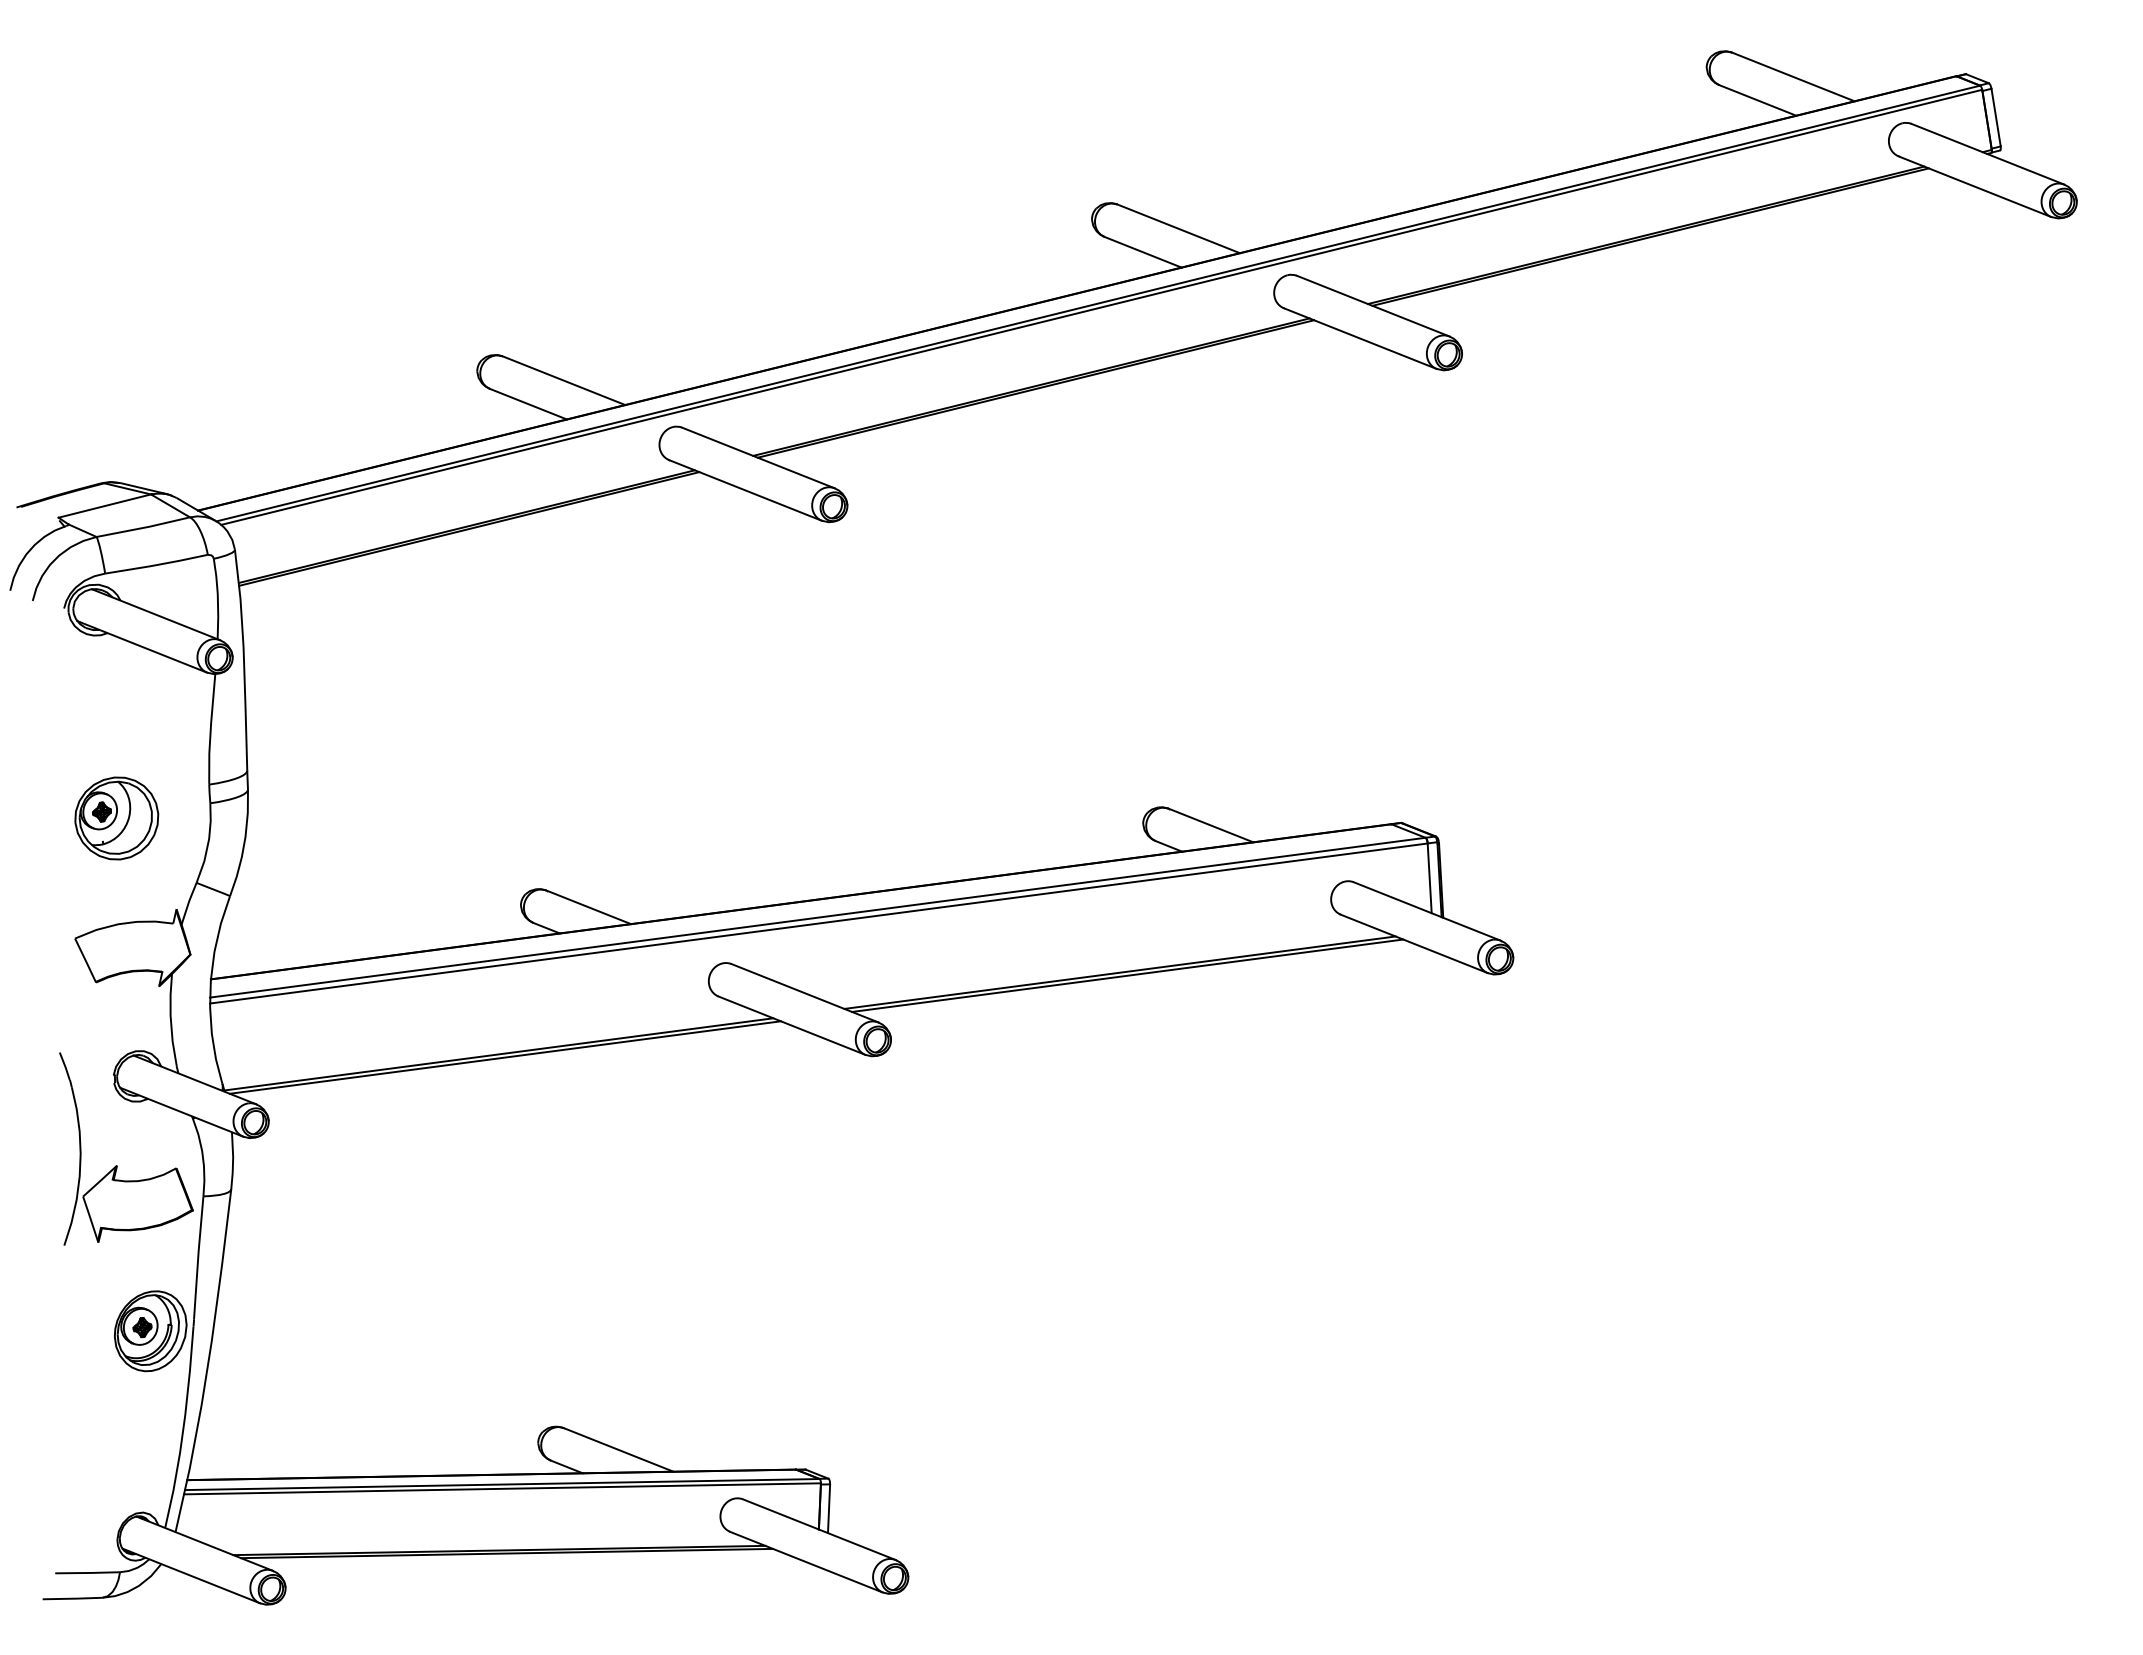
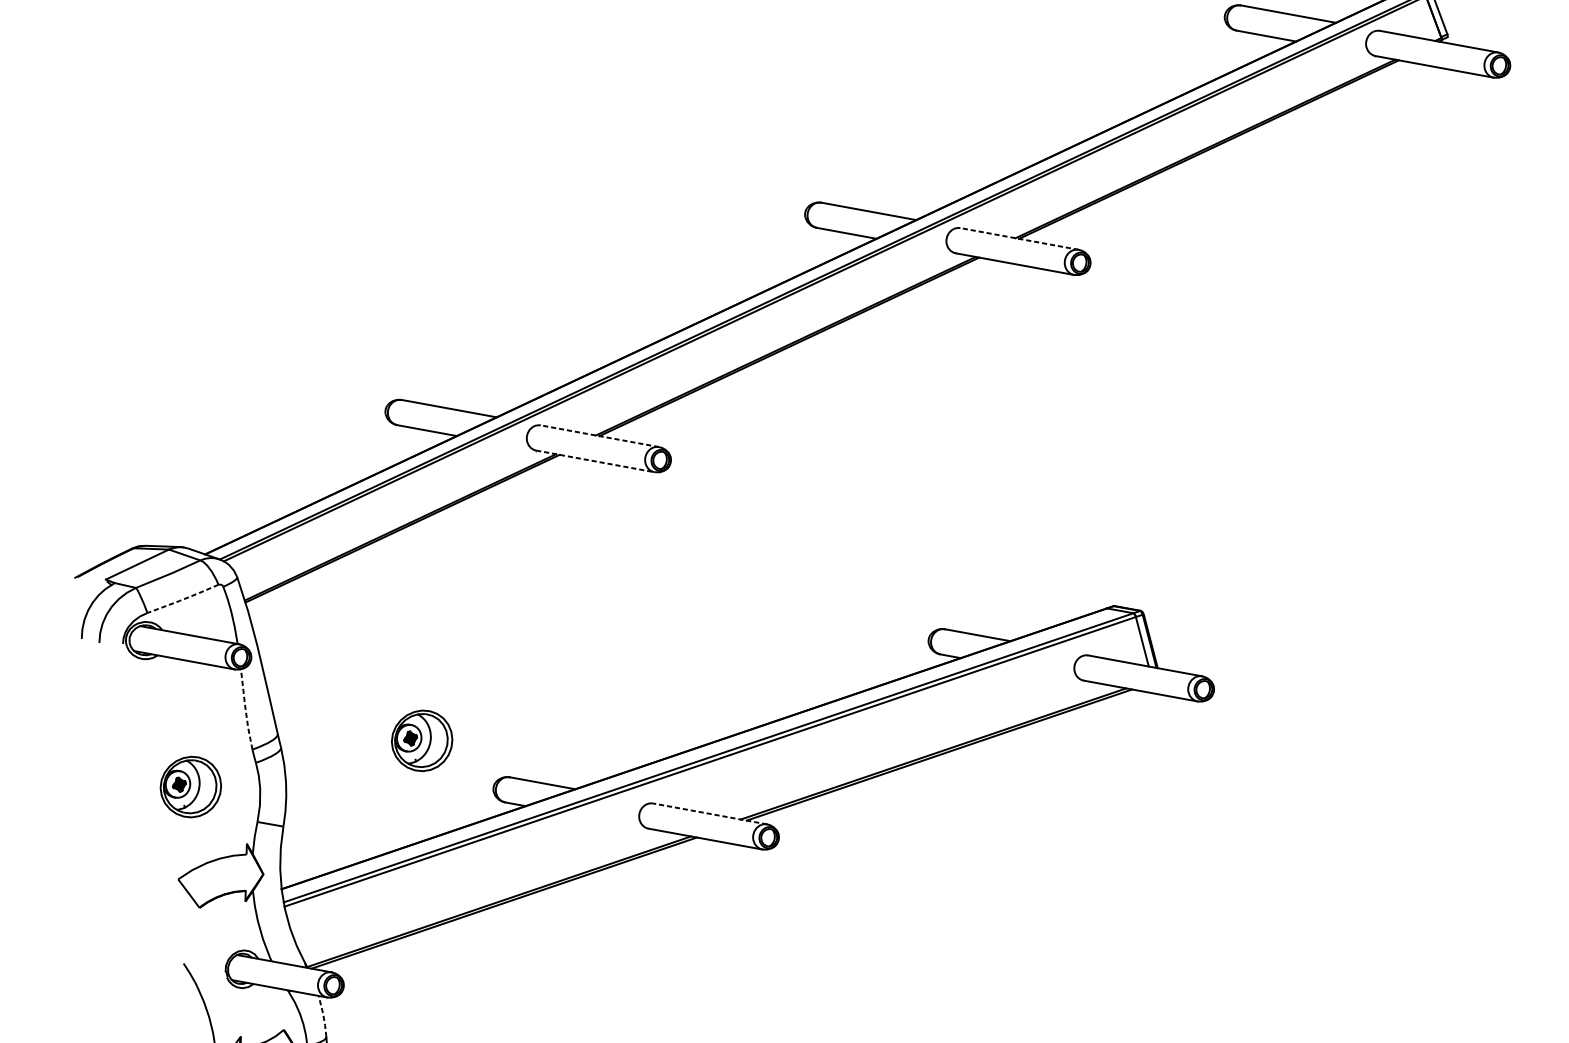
line: (1372, 305) -> (1019, 238), solid -> dashed
line: (757, 457) -> (599, 436), solid -> dashed
line: (745, 490) -> (595, 461), solid -> dashed
line: (156, 565) -> (183, 599), solid -> dashed
line: (210, 729) -> (245, 709), solid -> dashed
part: (438, 818) -> (421, 741), added
line: (804, 993) -> (709, 814), solid -> dashed
line: (233, 1160) -> (323, 1016), solid -> dashed

